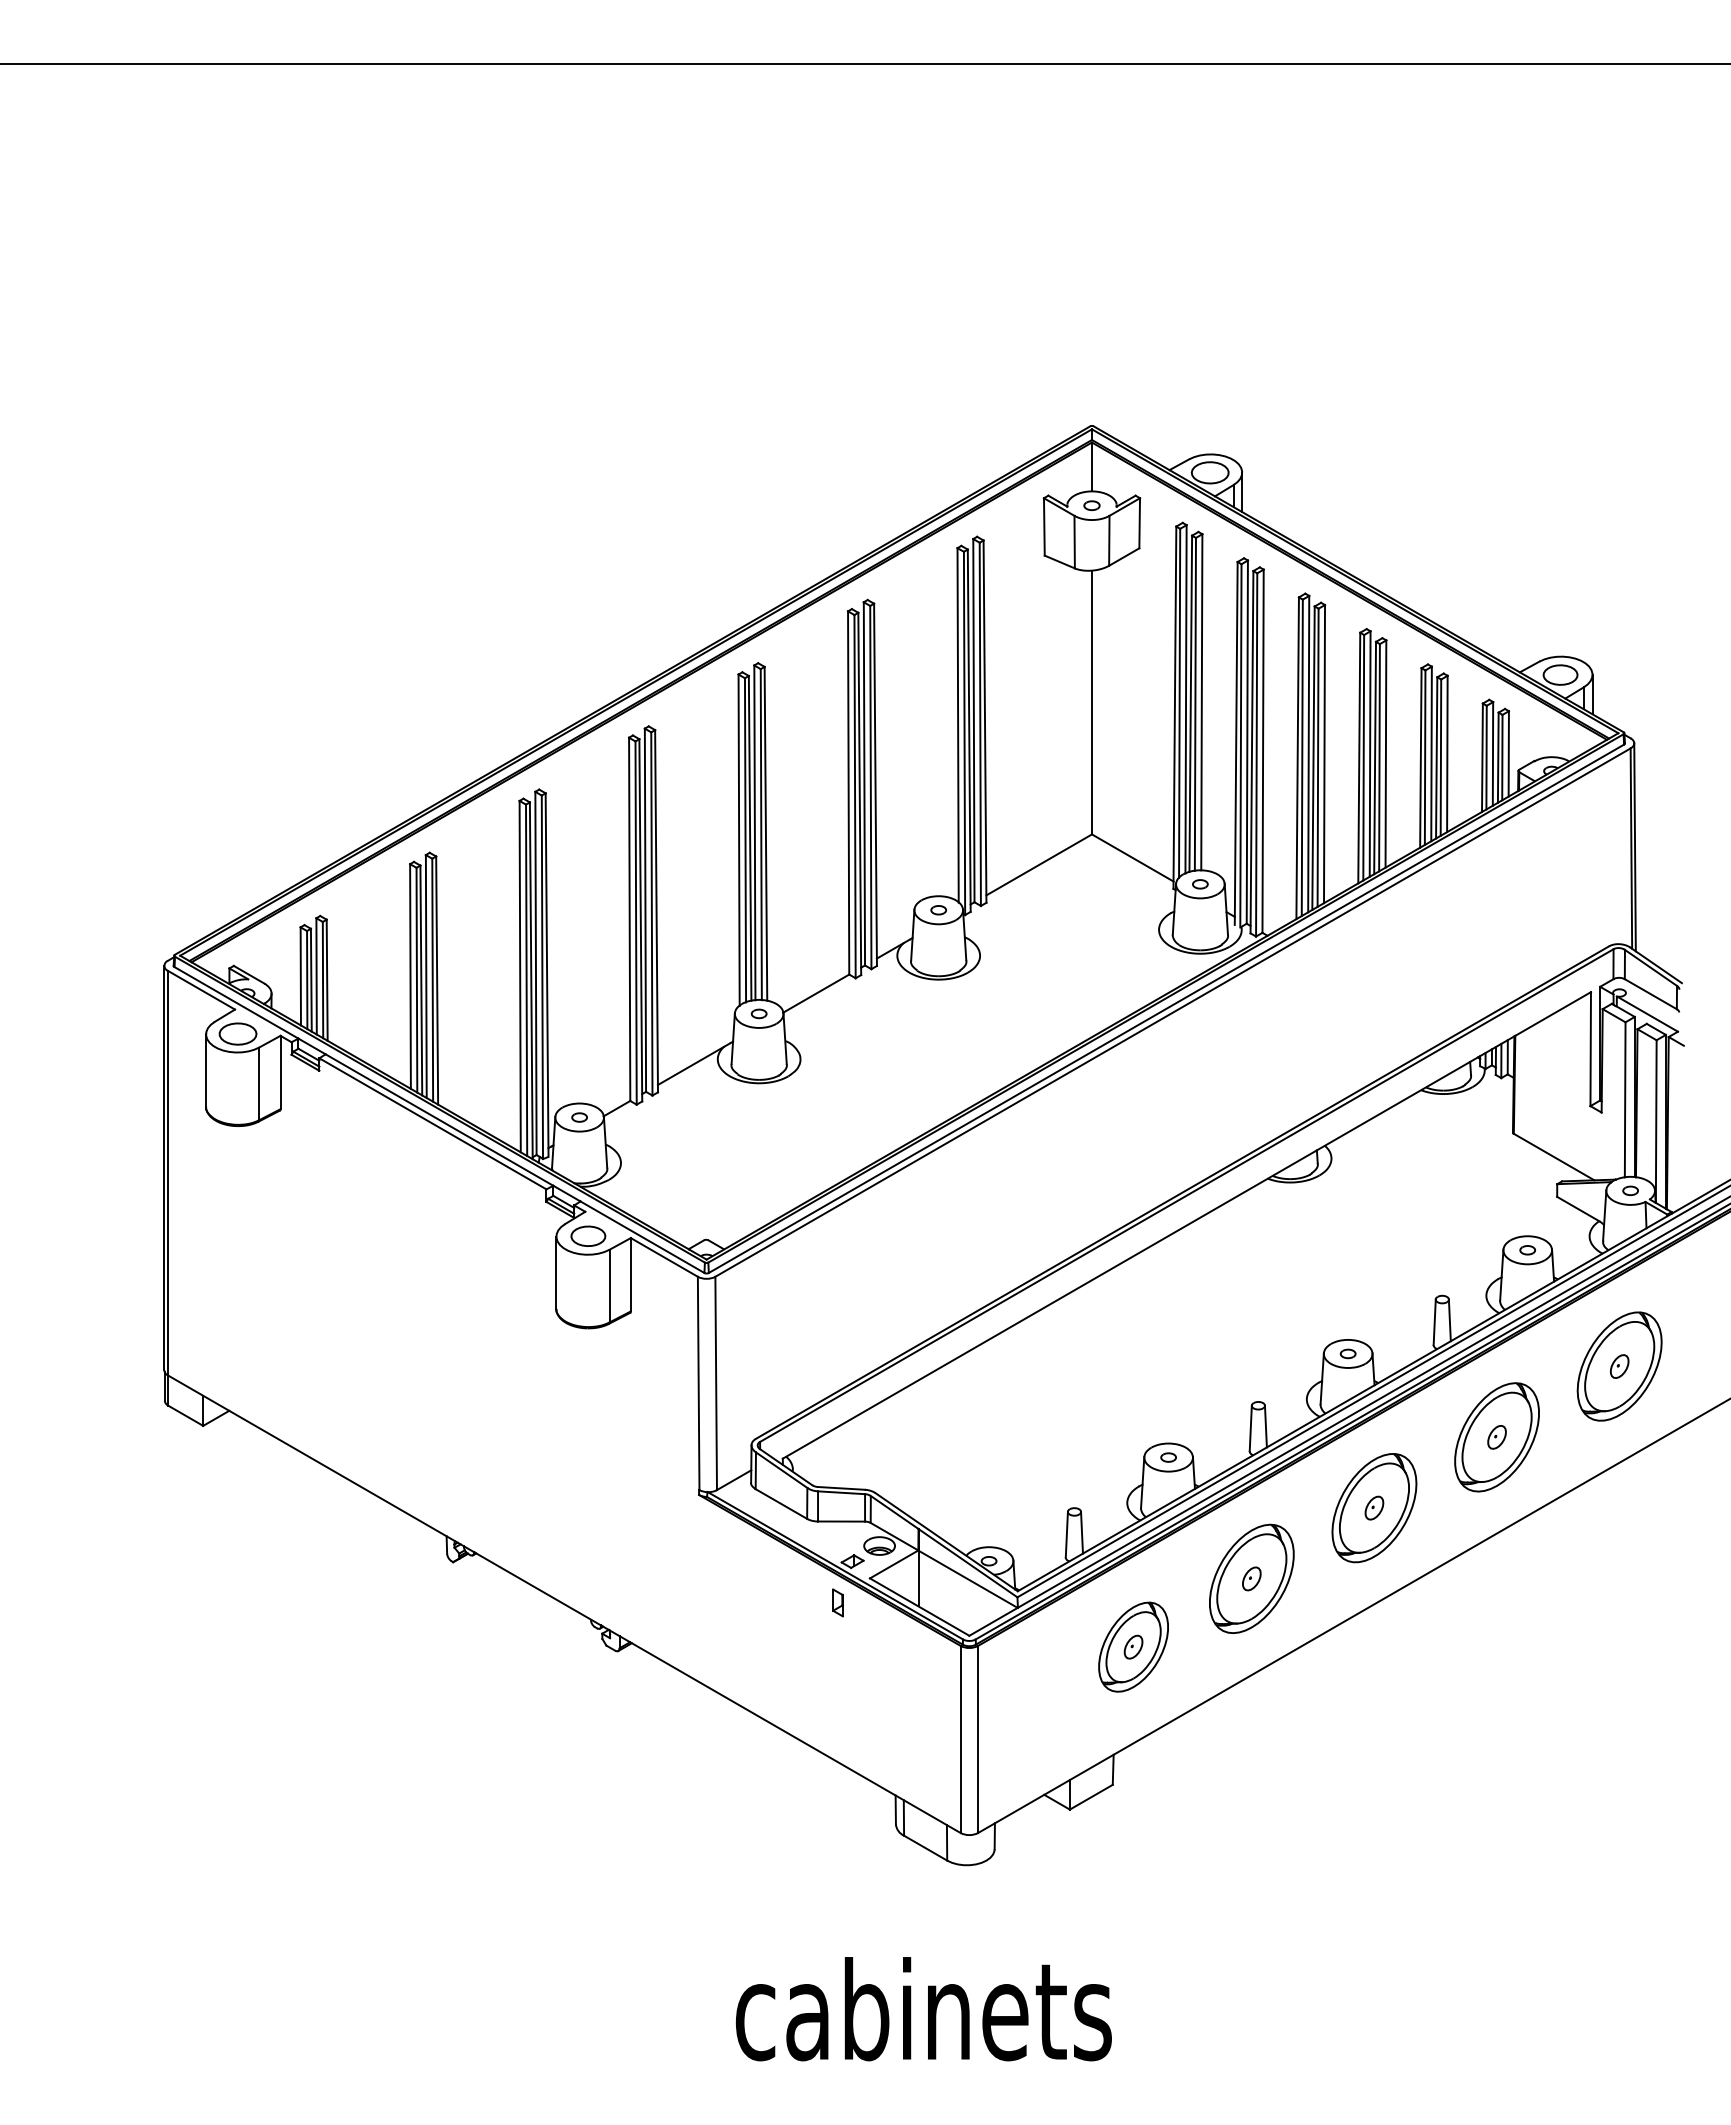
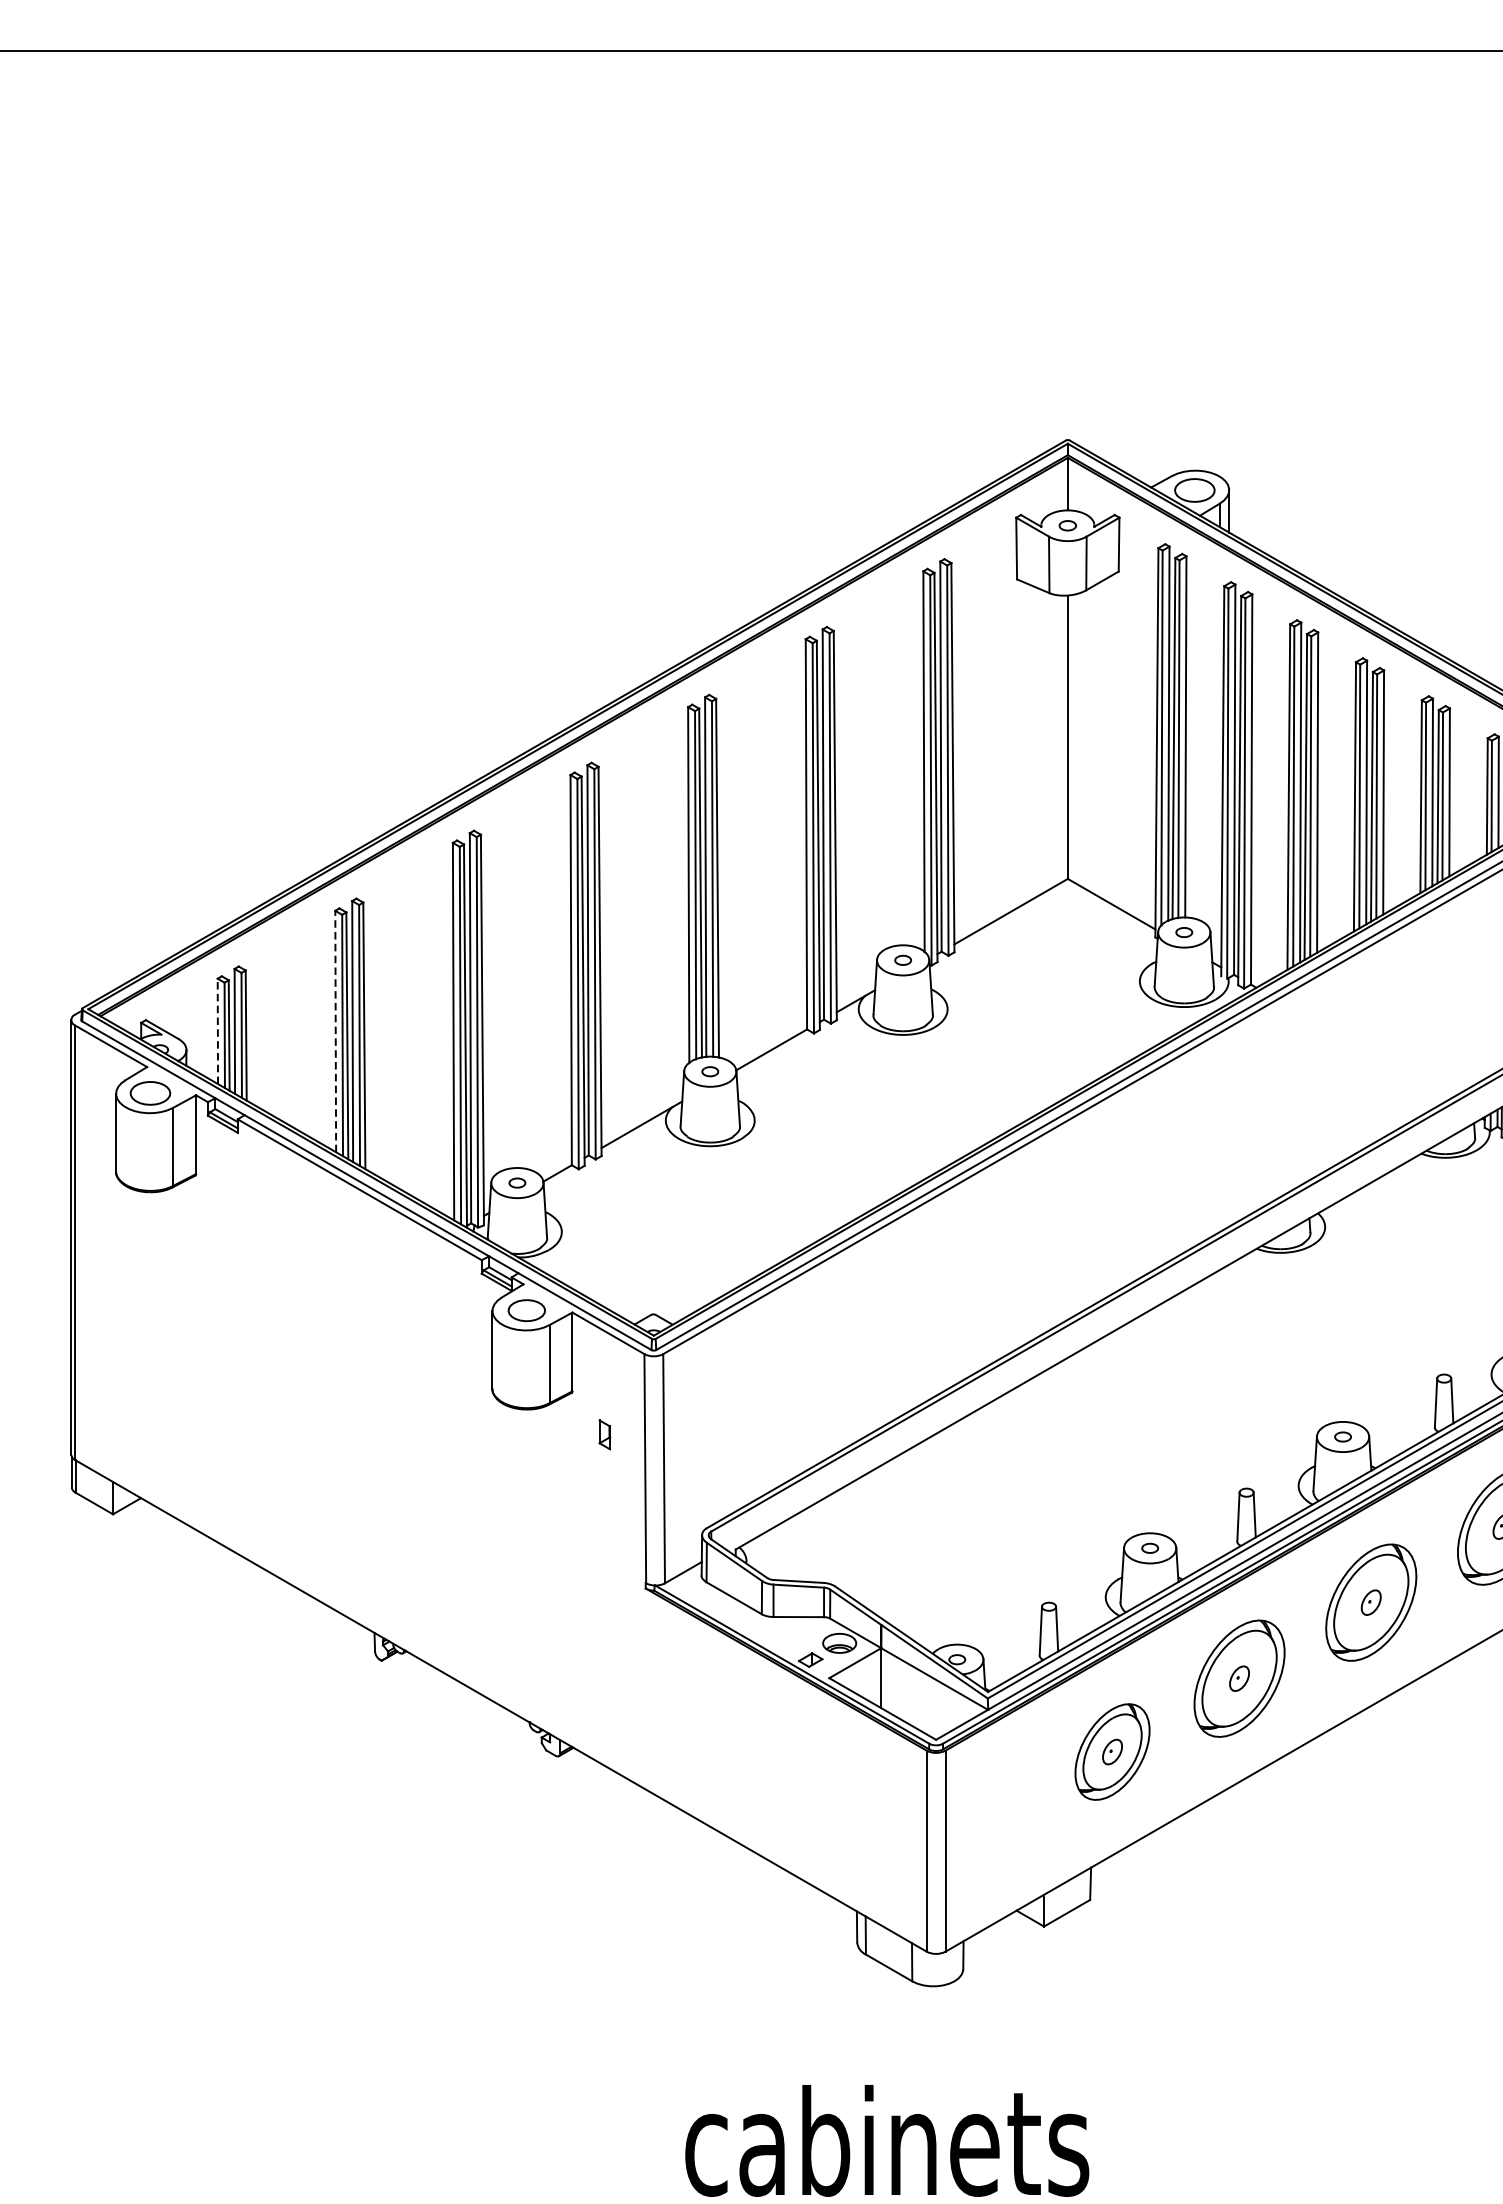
line: (300, 975) -> (217, 1030), solid -> dashed
line: (410, 976) -> (335, 1031), solid -> dashed
part: (837, 1602) -> (604, 1434), moved

